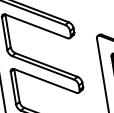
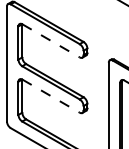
line: (37, 26) -> (51, 41), solid -> dashed
line: (45, 81) -> (51, 96), solid -> dashed

